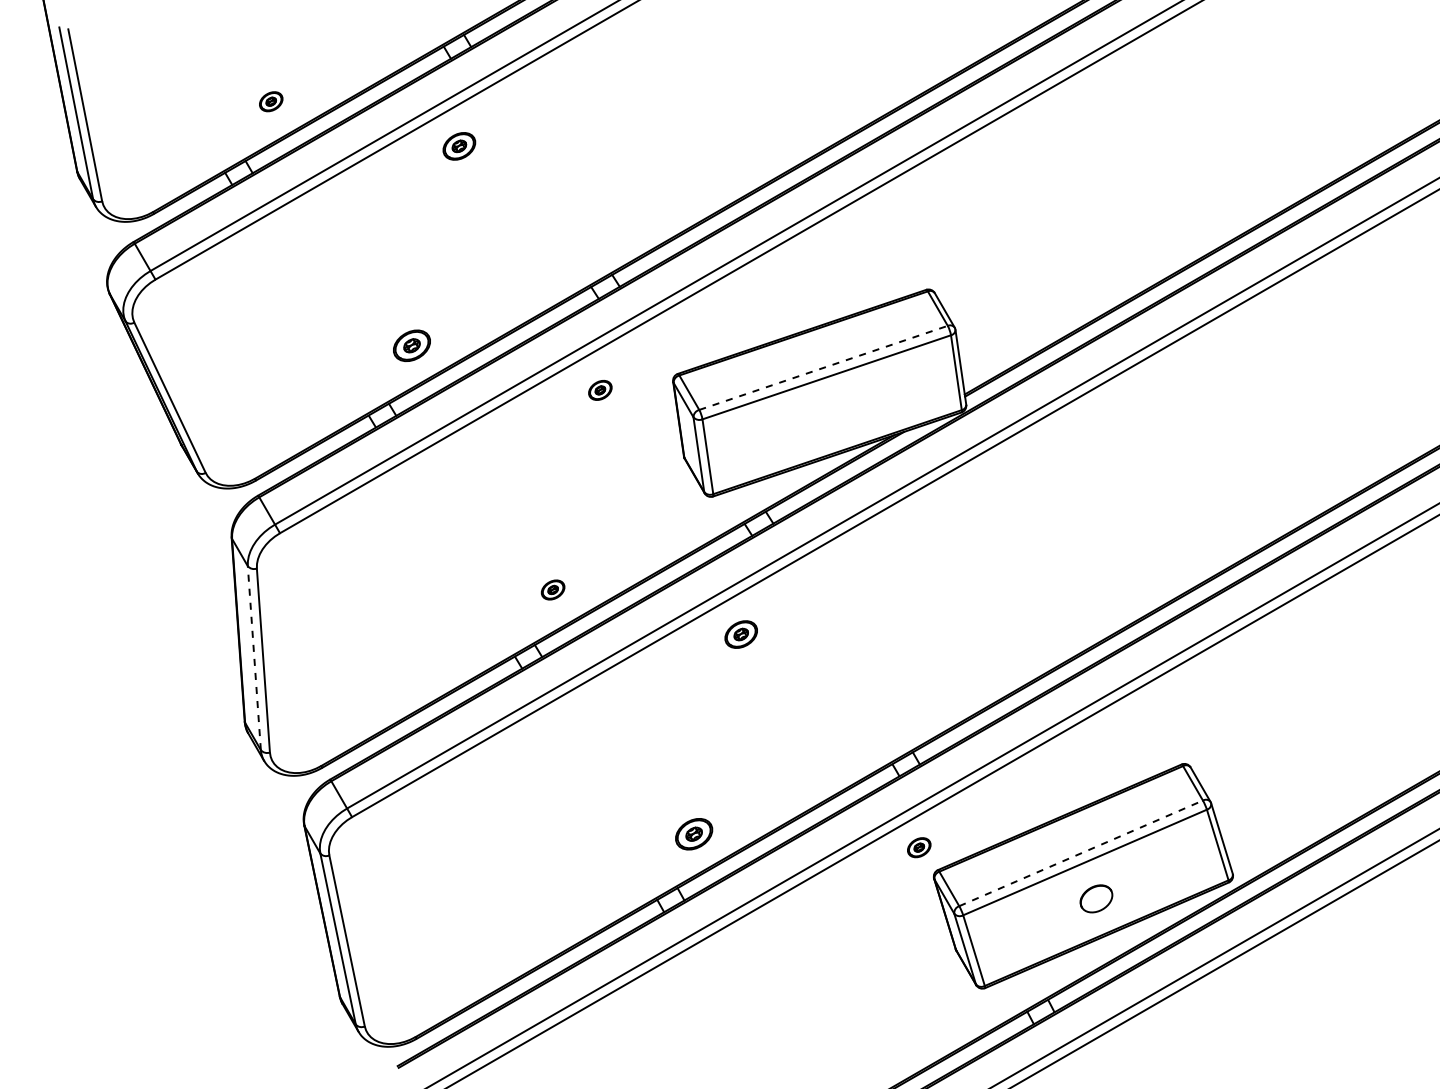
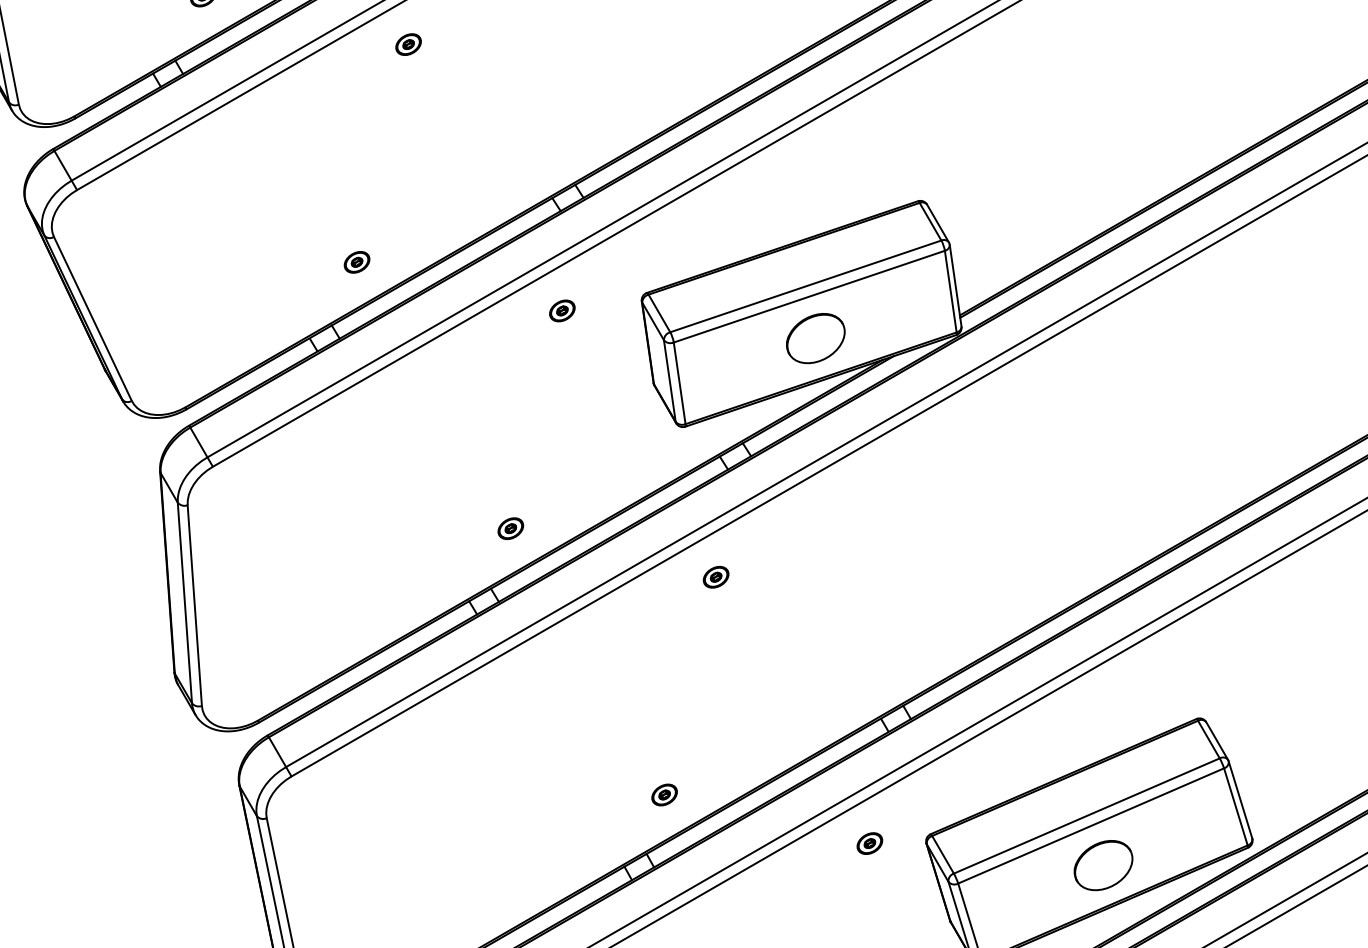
part: (459, 145) -> (408, 43), size x0.71
part: (412, 345) -> (357, 261), size x0.62
line: (824, 367) -> (806, 285), dashed -> solid
part: (832, 415) -> (815, 338), added
part: (741, 634) -> (716, 577), size x0.71
line: (254, 657) -> (185, 602), dashed -> solid
part: (693, 833) -> (663, 794), size x0.62
part: (919, 847) -> (870, 843), moved
line: (1081, 853) -> (1087, 816), dashed -> solid
part: (1096, 898) -> (1103, 865), size x1.67

